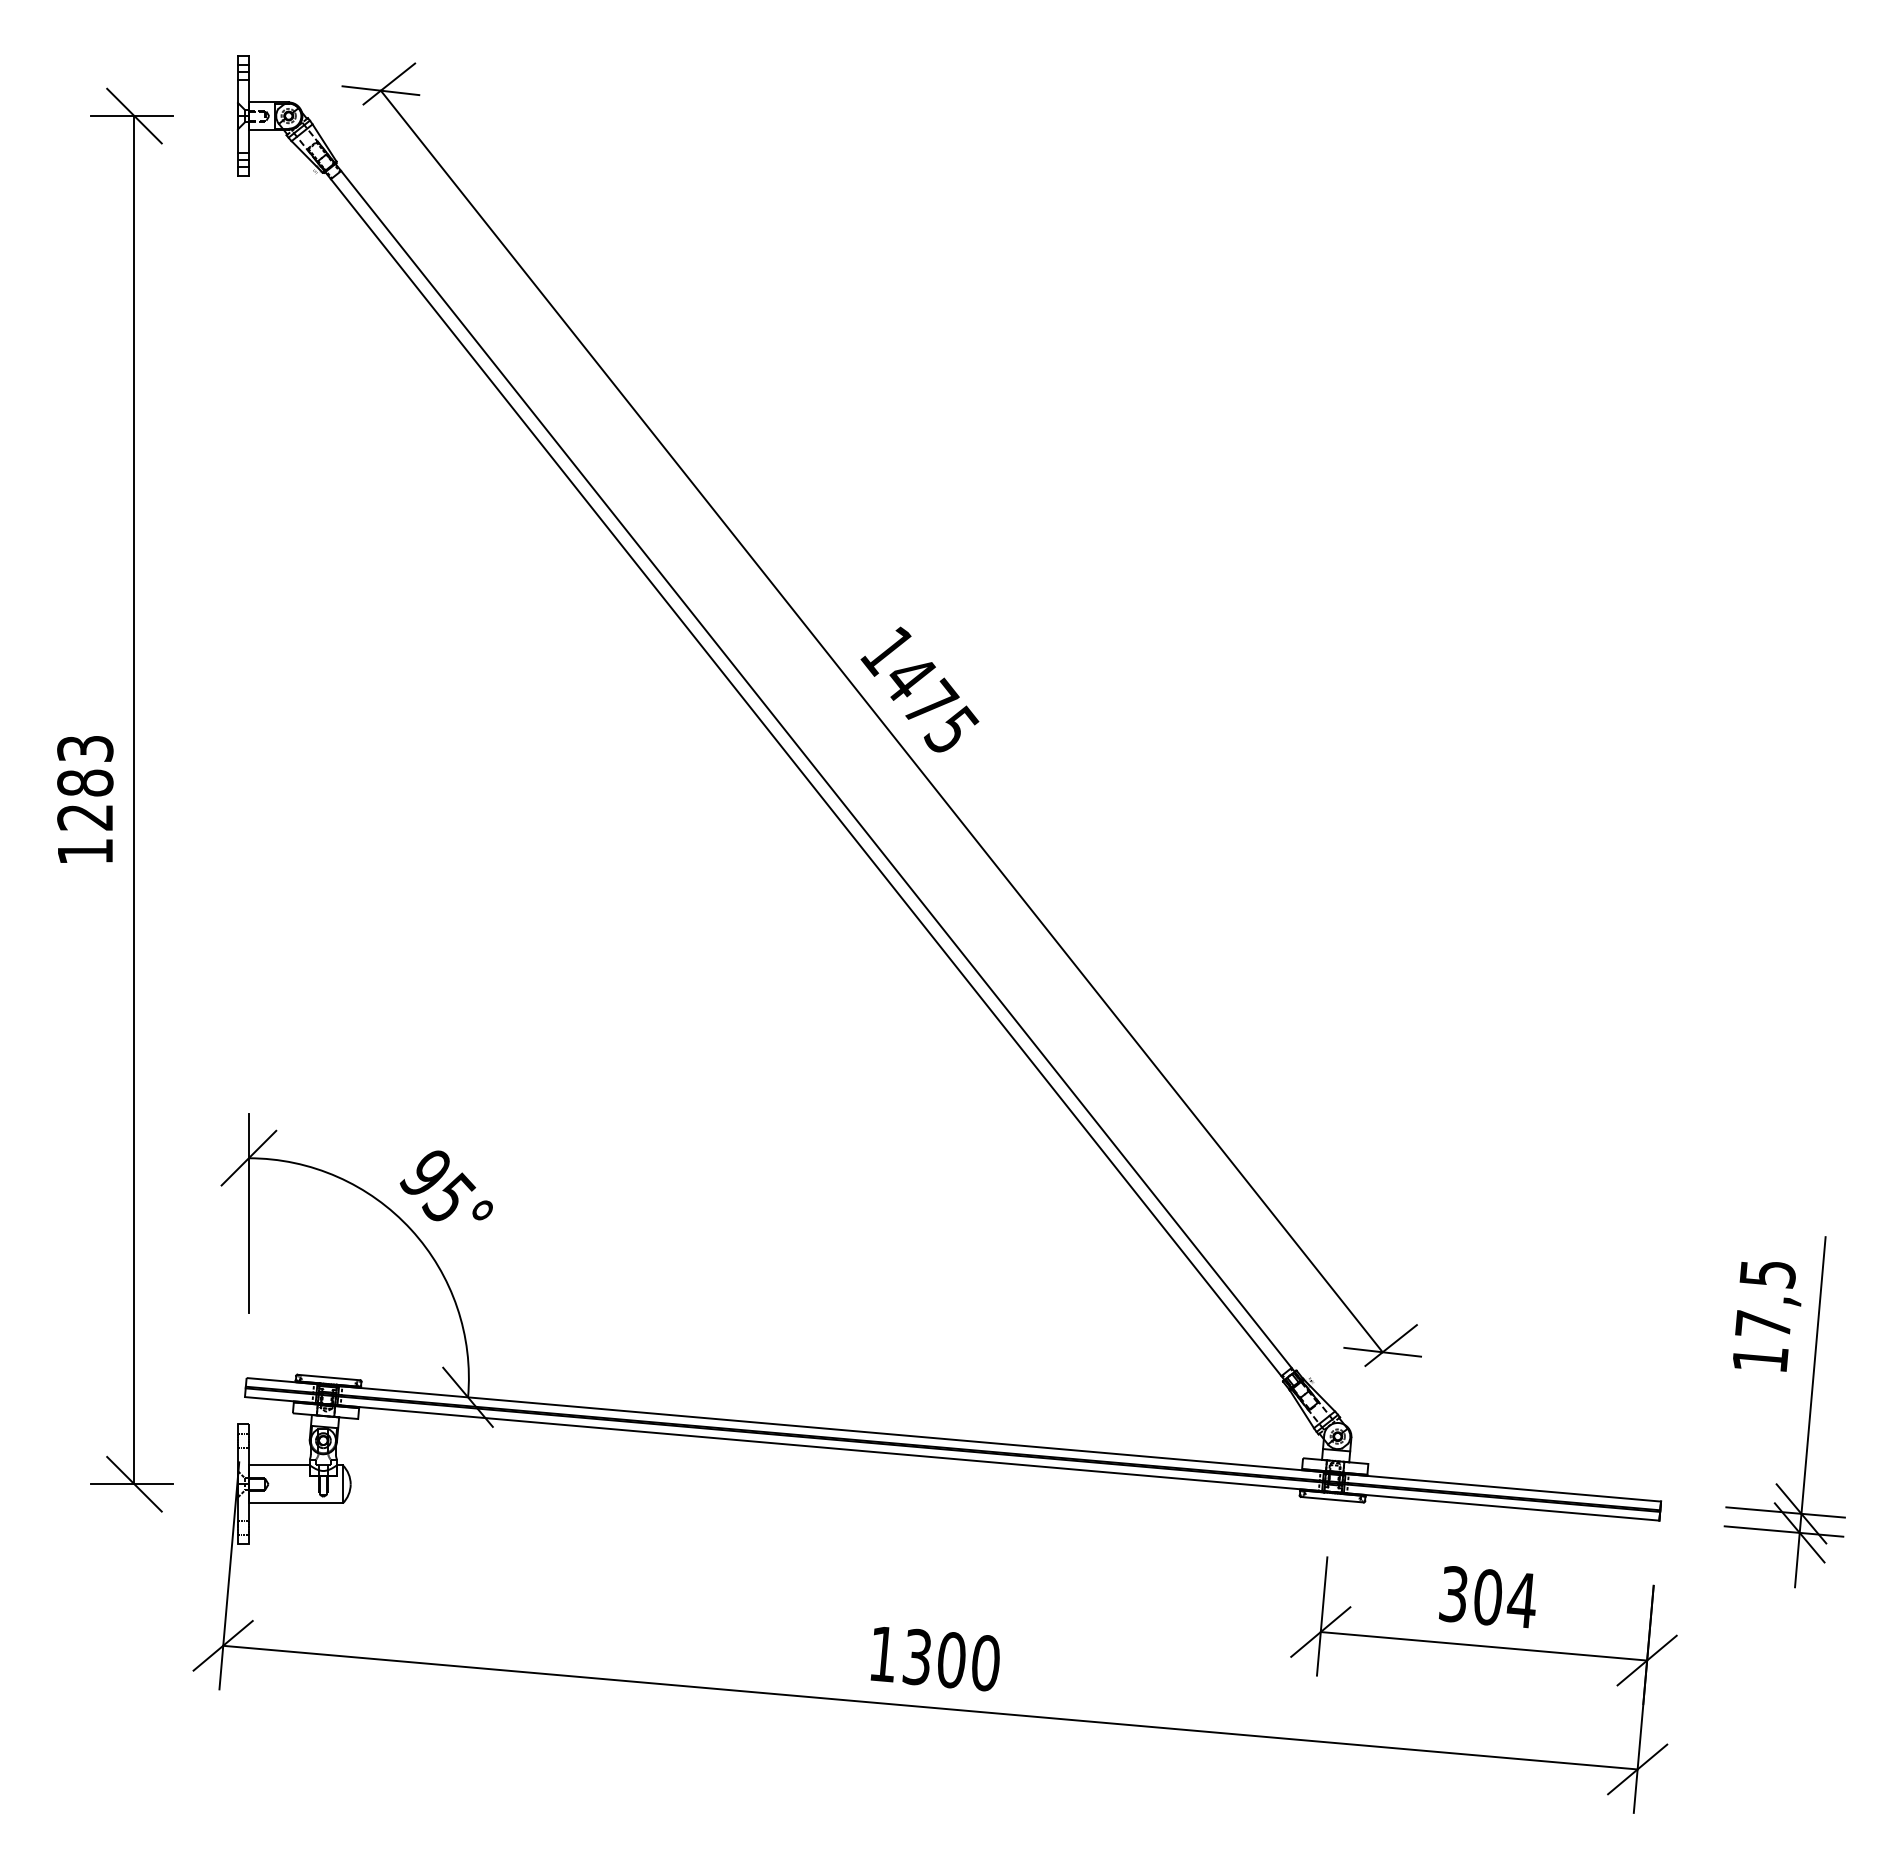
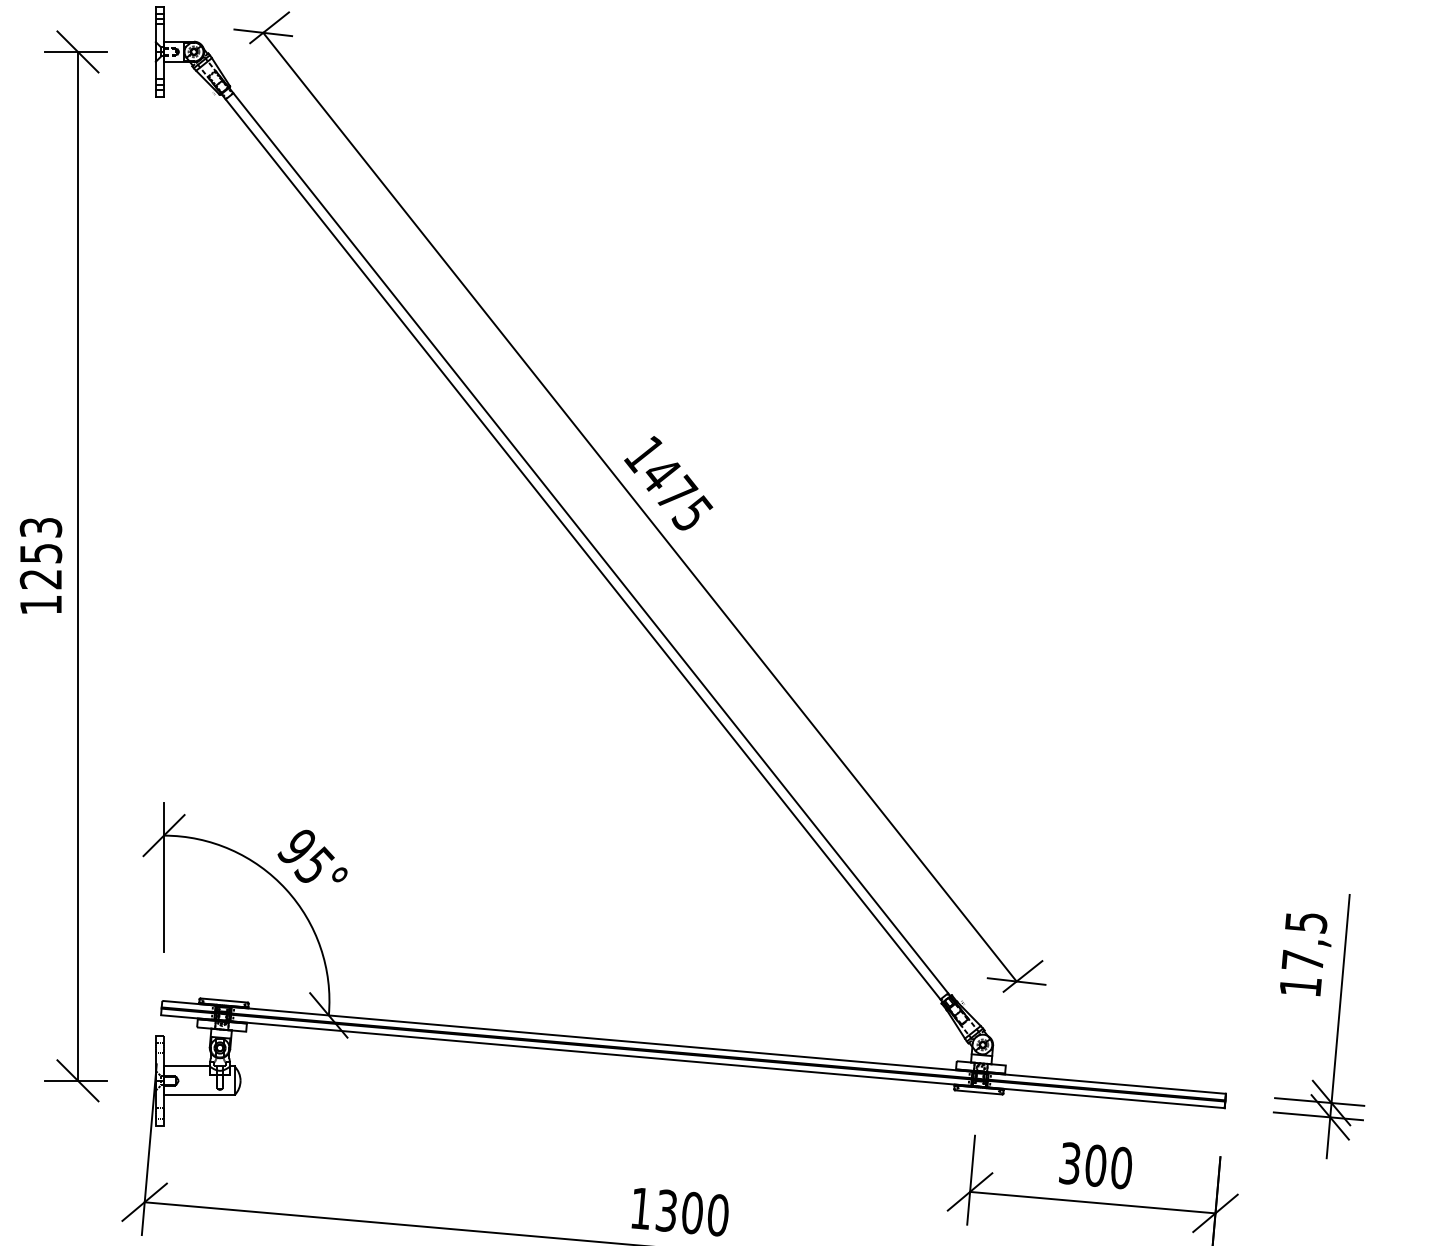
text: (85, 782) -> (41, 553), 1283 -> 1253
text: (1521, 1600) -> (1121, 1168), 304 -> 300

